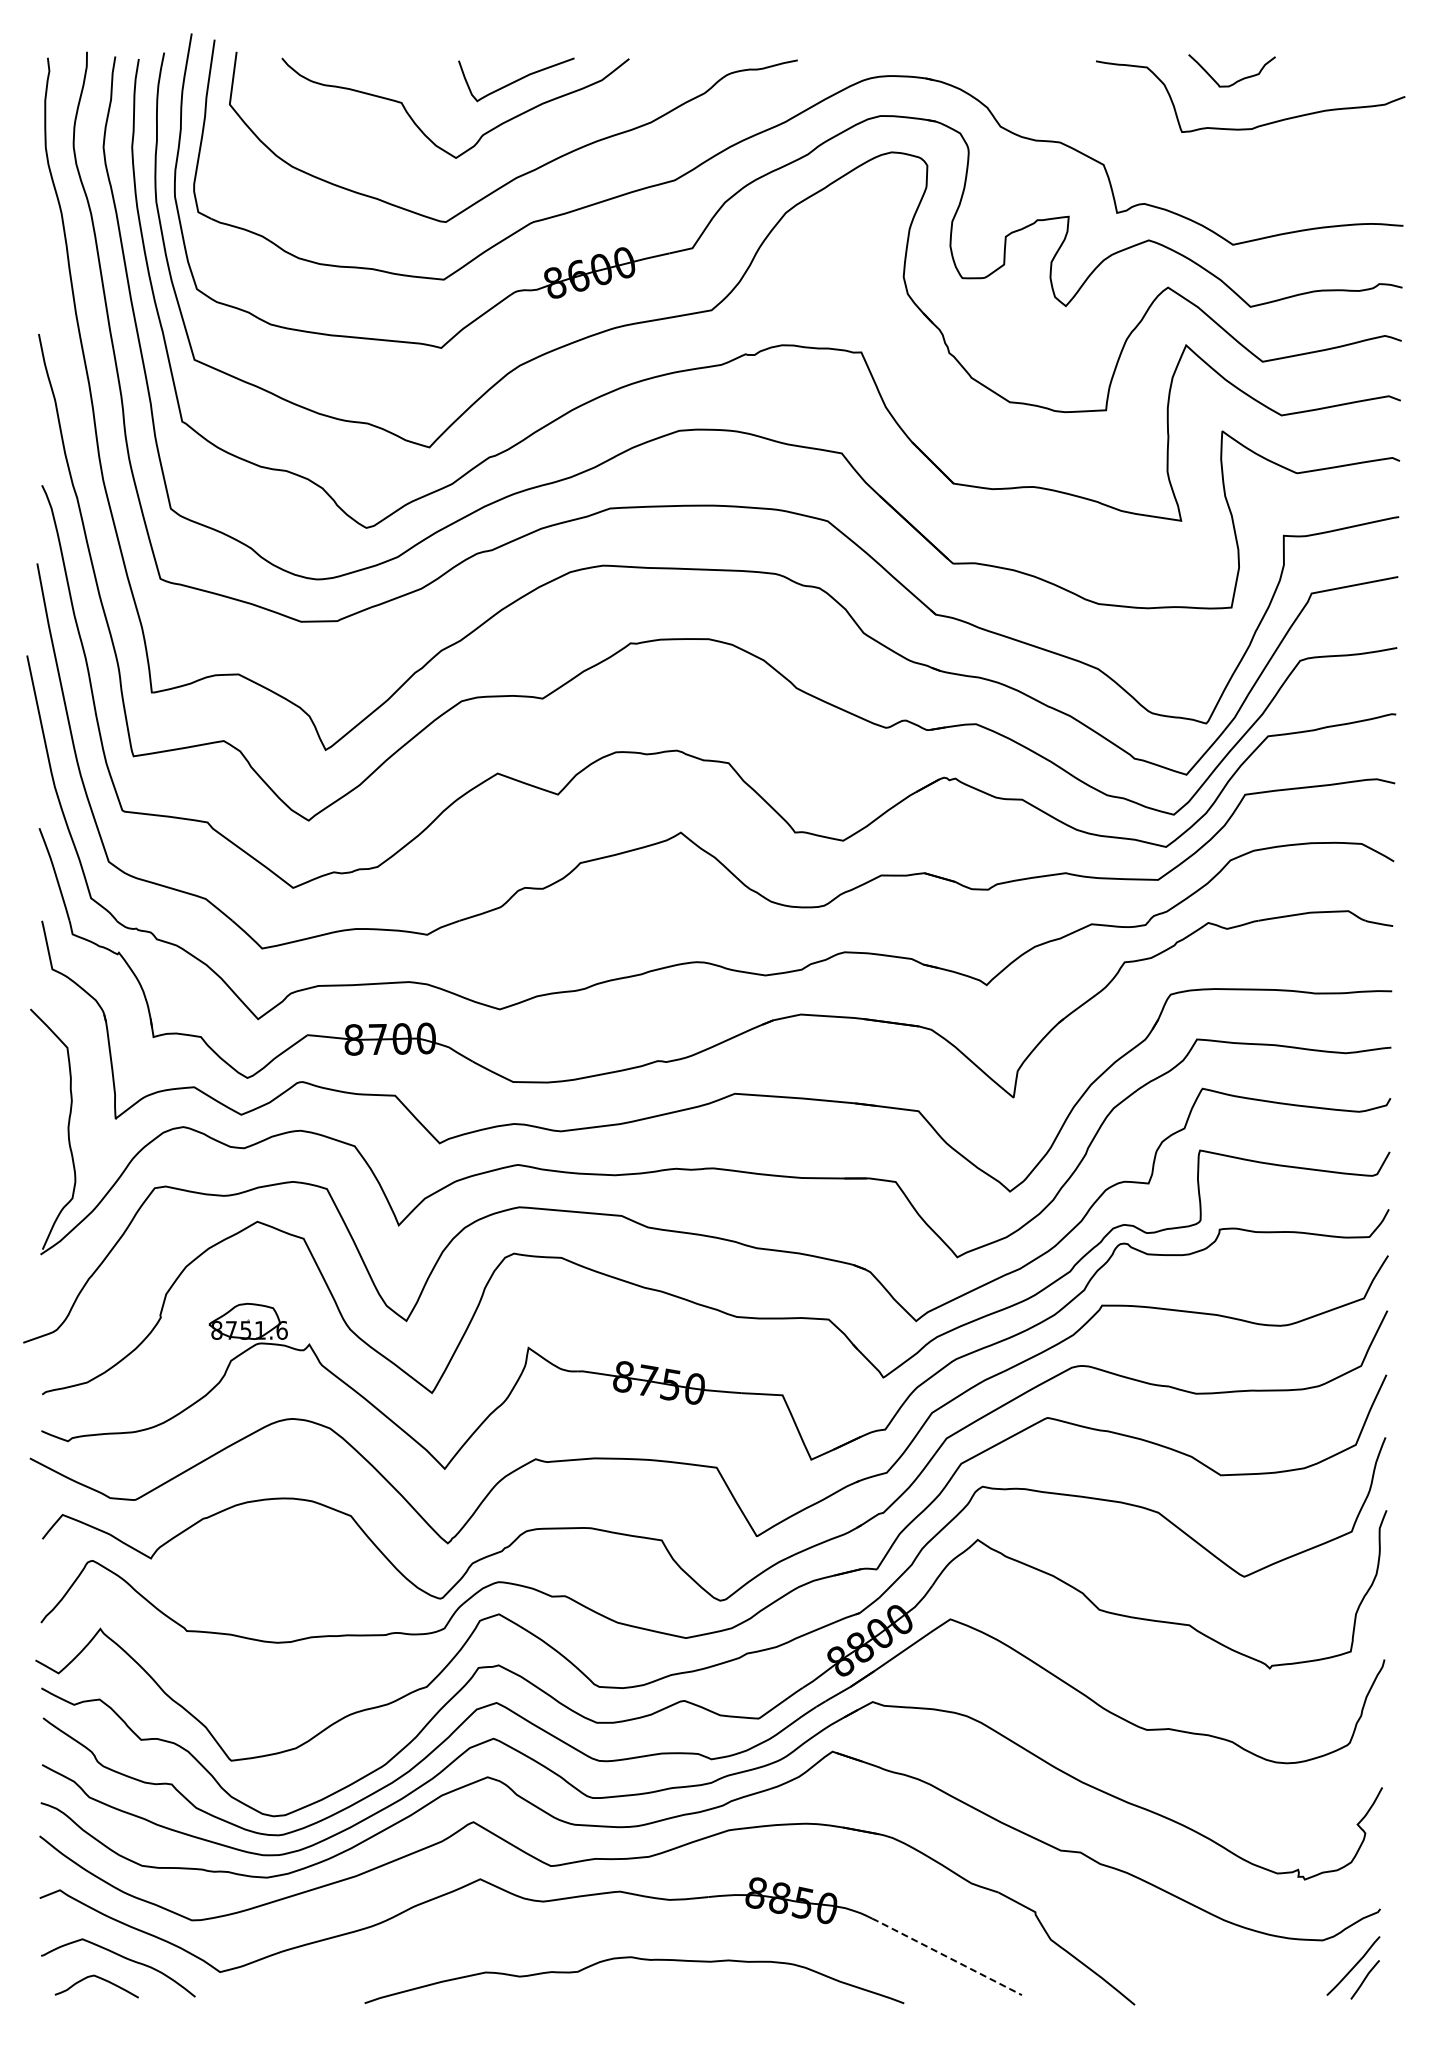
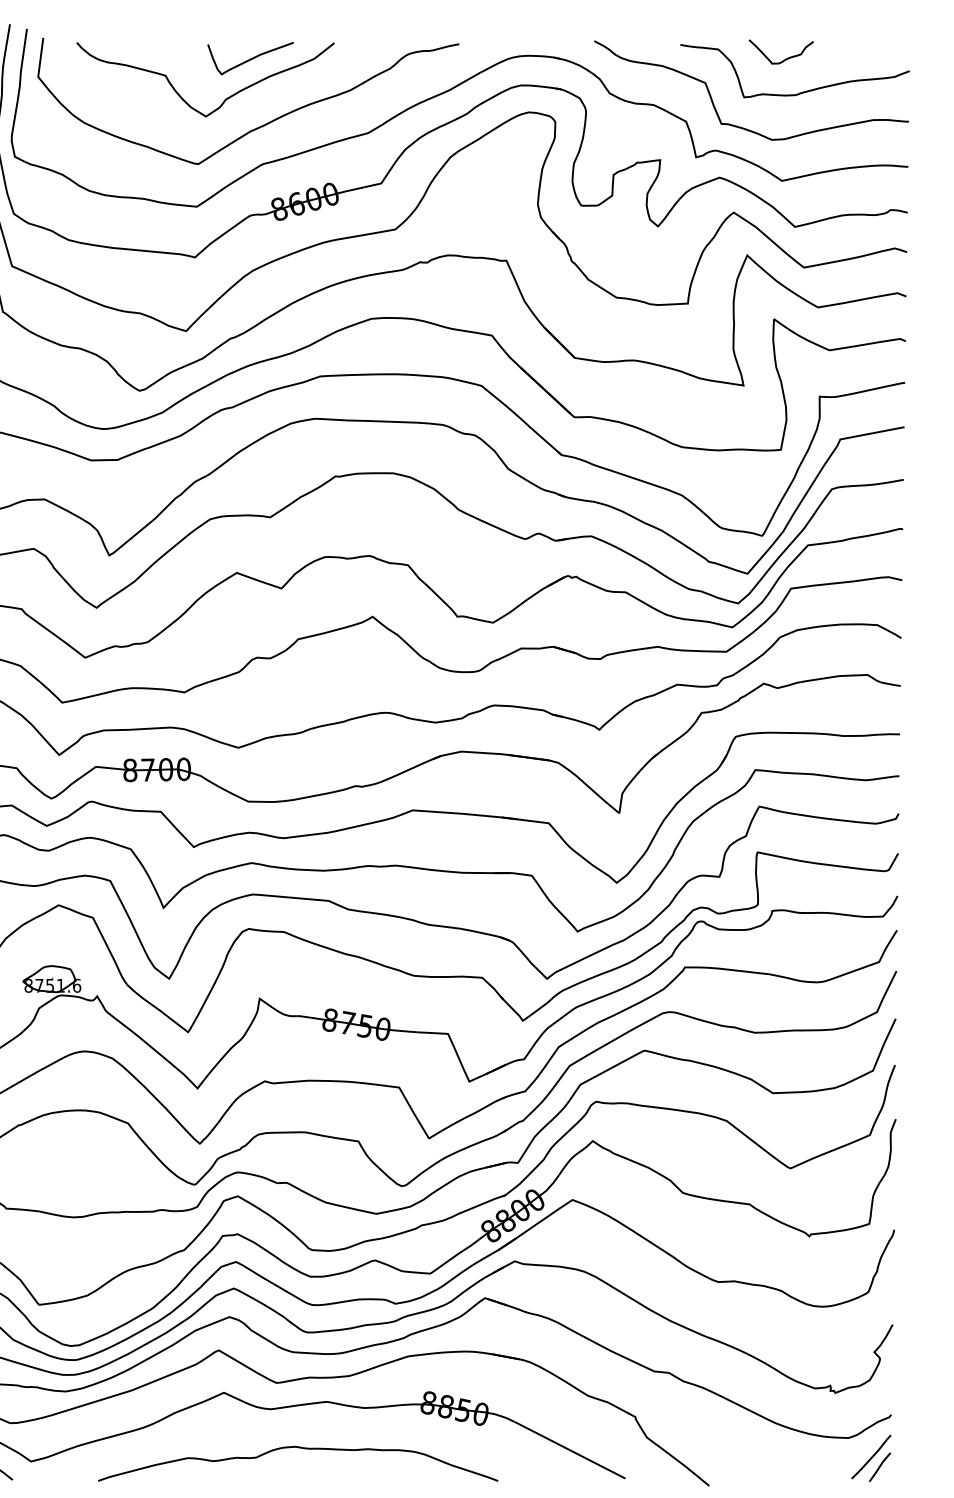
curve: (1176, 171) -> (740, 126), added
line: (946, 1956) -> (569, 1449), dashed -> solid
curve: (637, 1959) -> (300, 1448), moved

